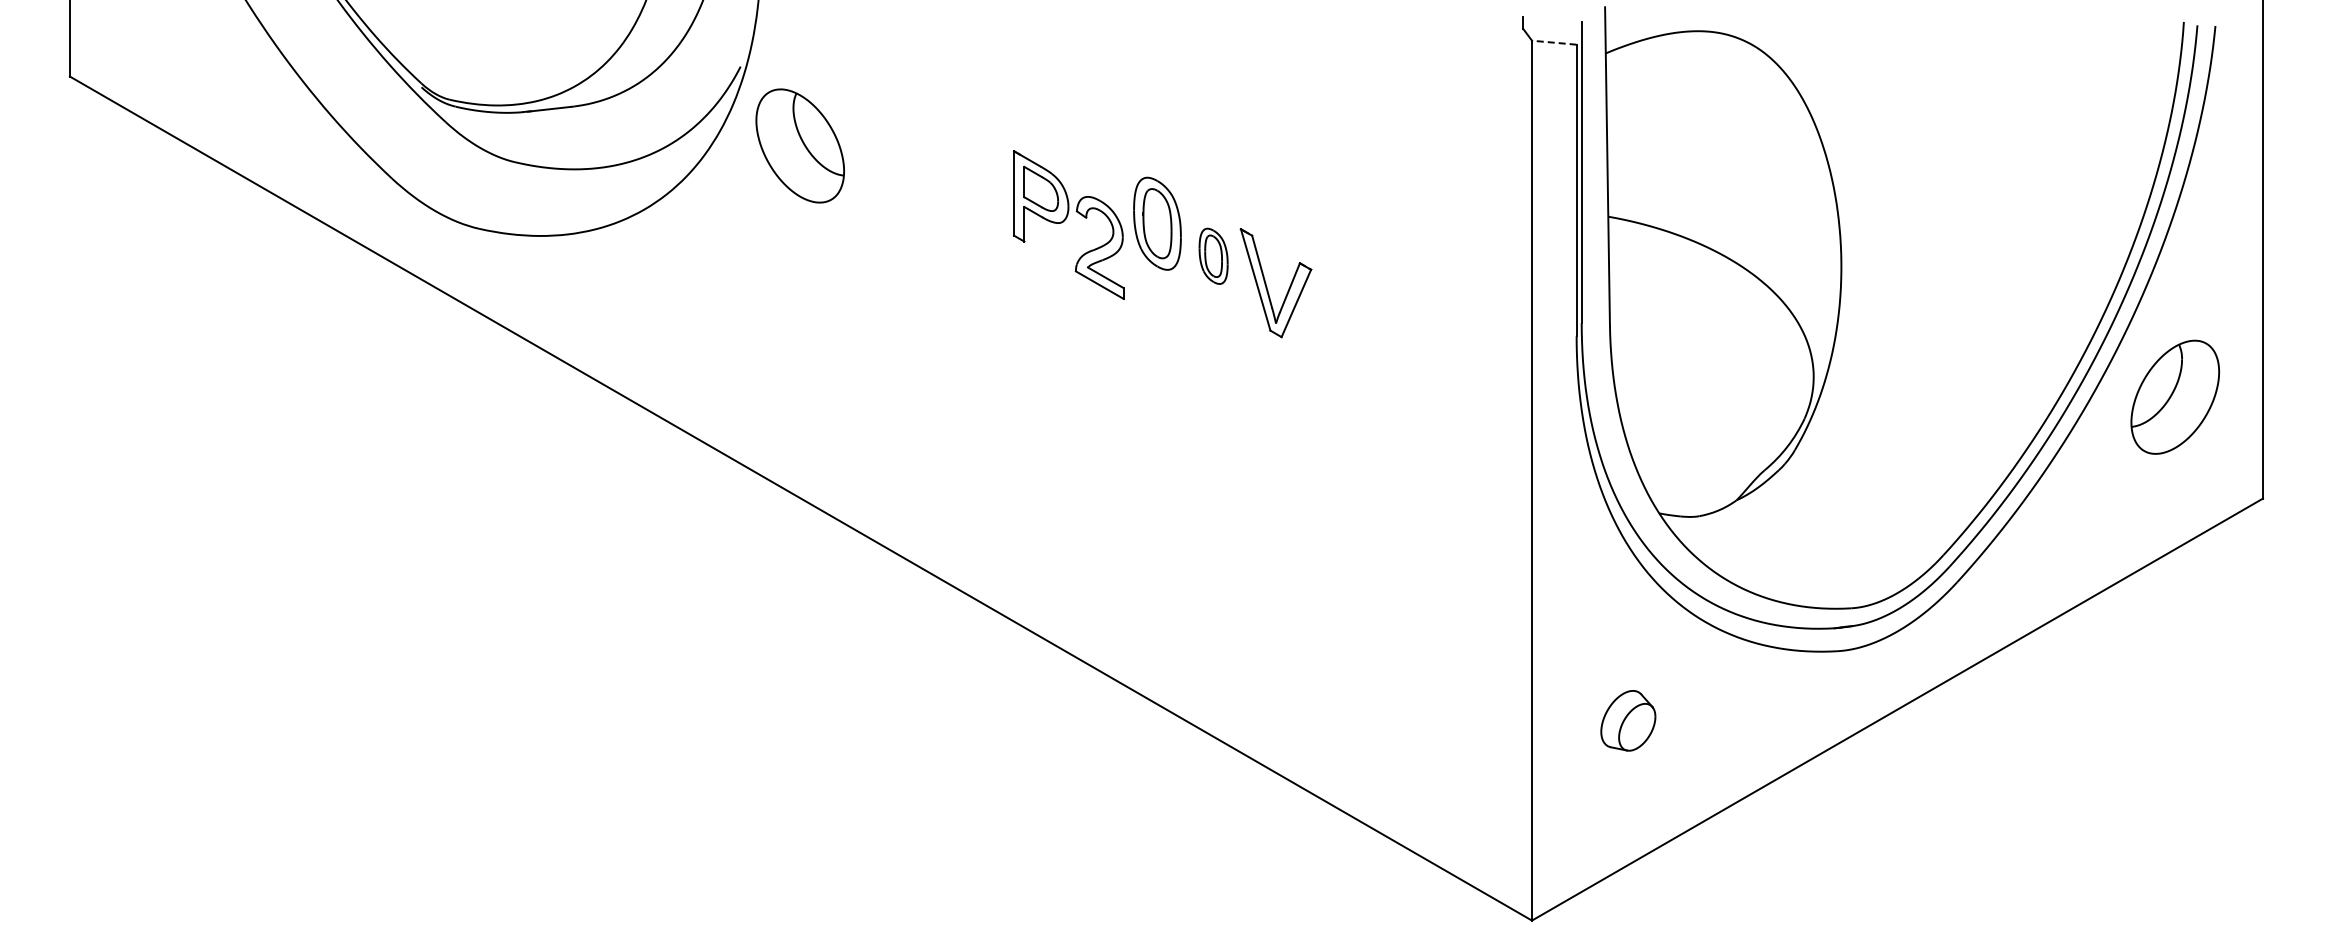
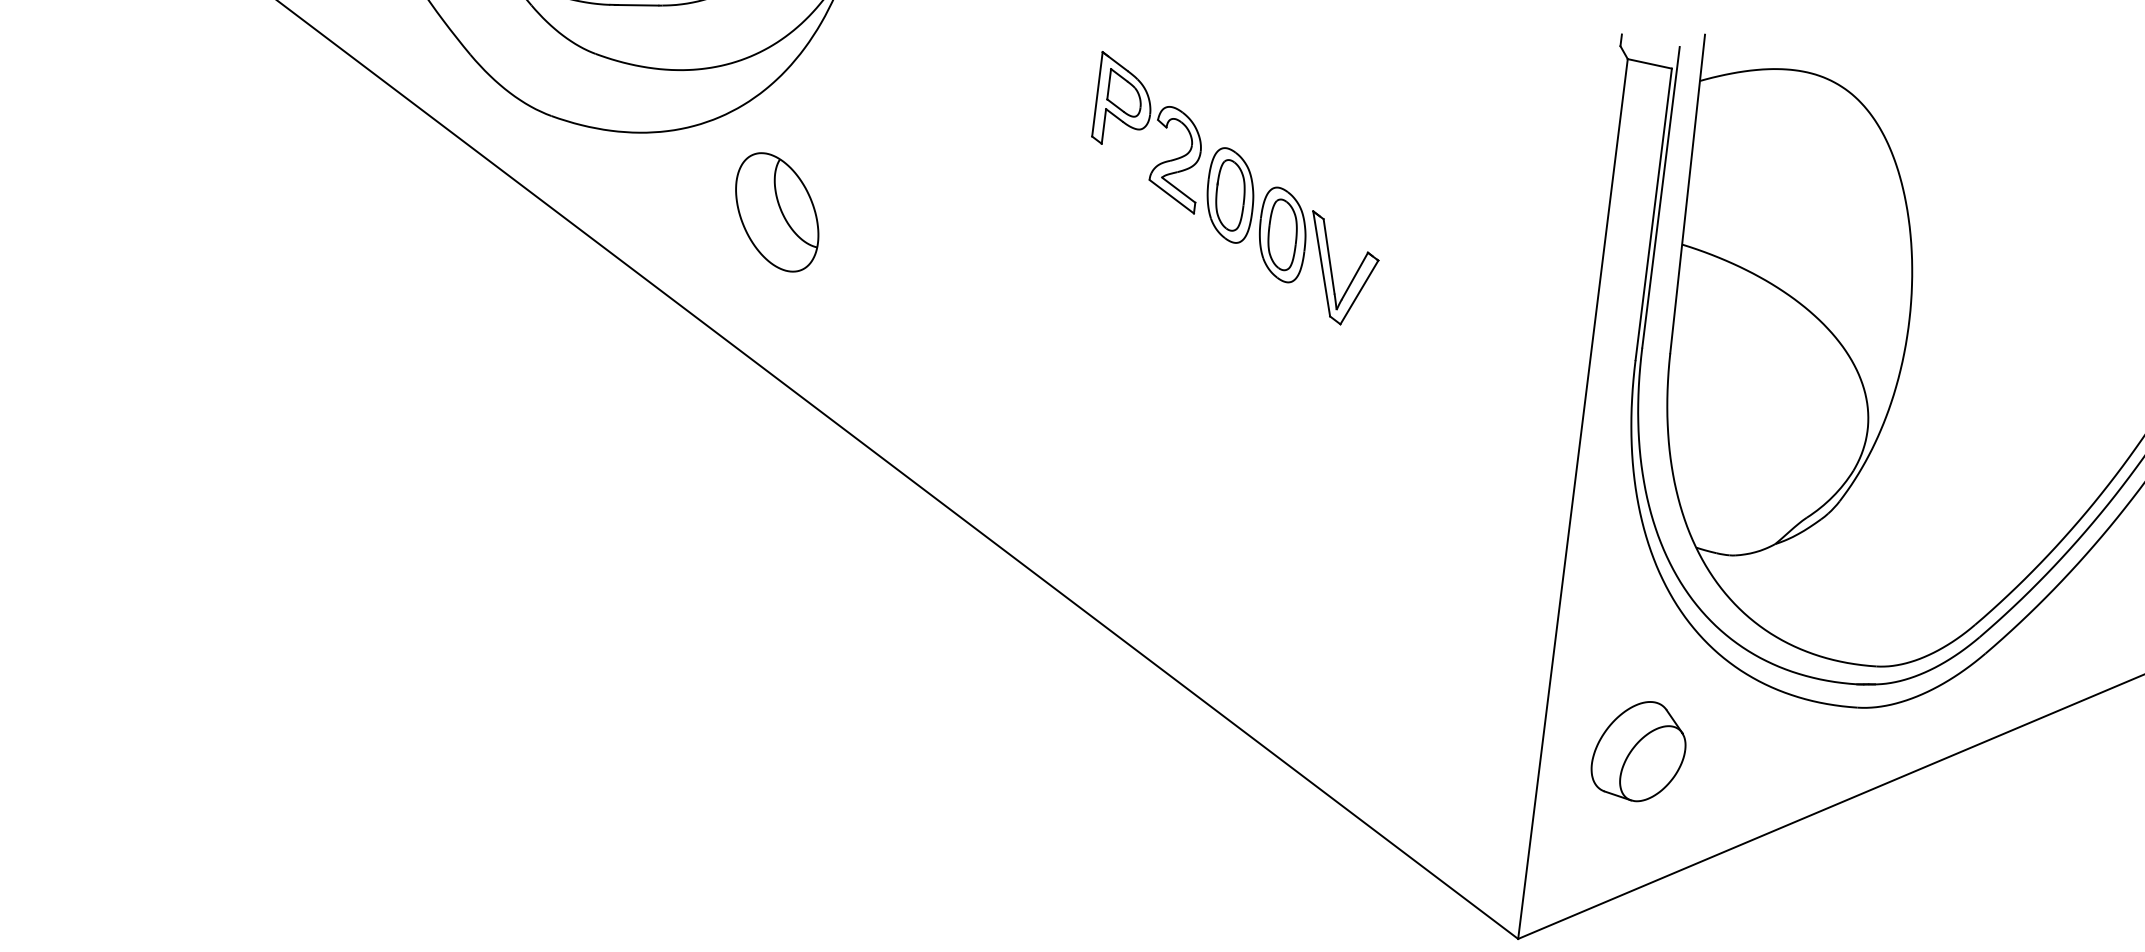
line: (1553, 42) -> (1649, 63), dashed -> solid
part: (799, 145) -> (776, 211), moved
part: (1068, 224) -> (1147, 132), moved
part: (1213, 256) -> (1282, 235), size x1.67
part: (1628, 720) -> (1639, 750), size x1.67

